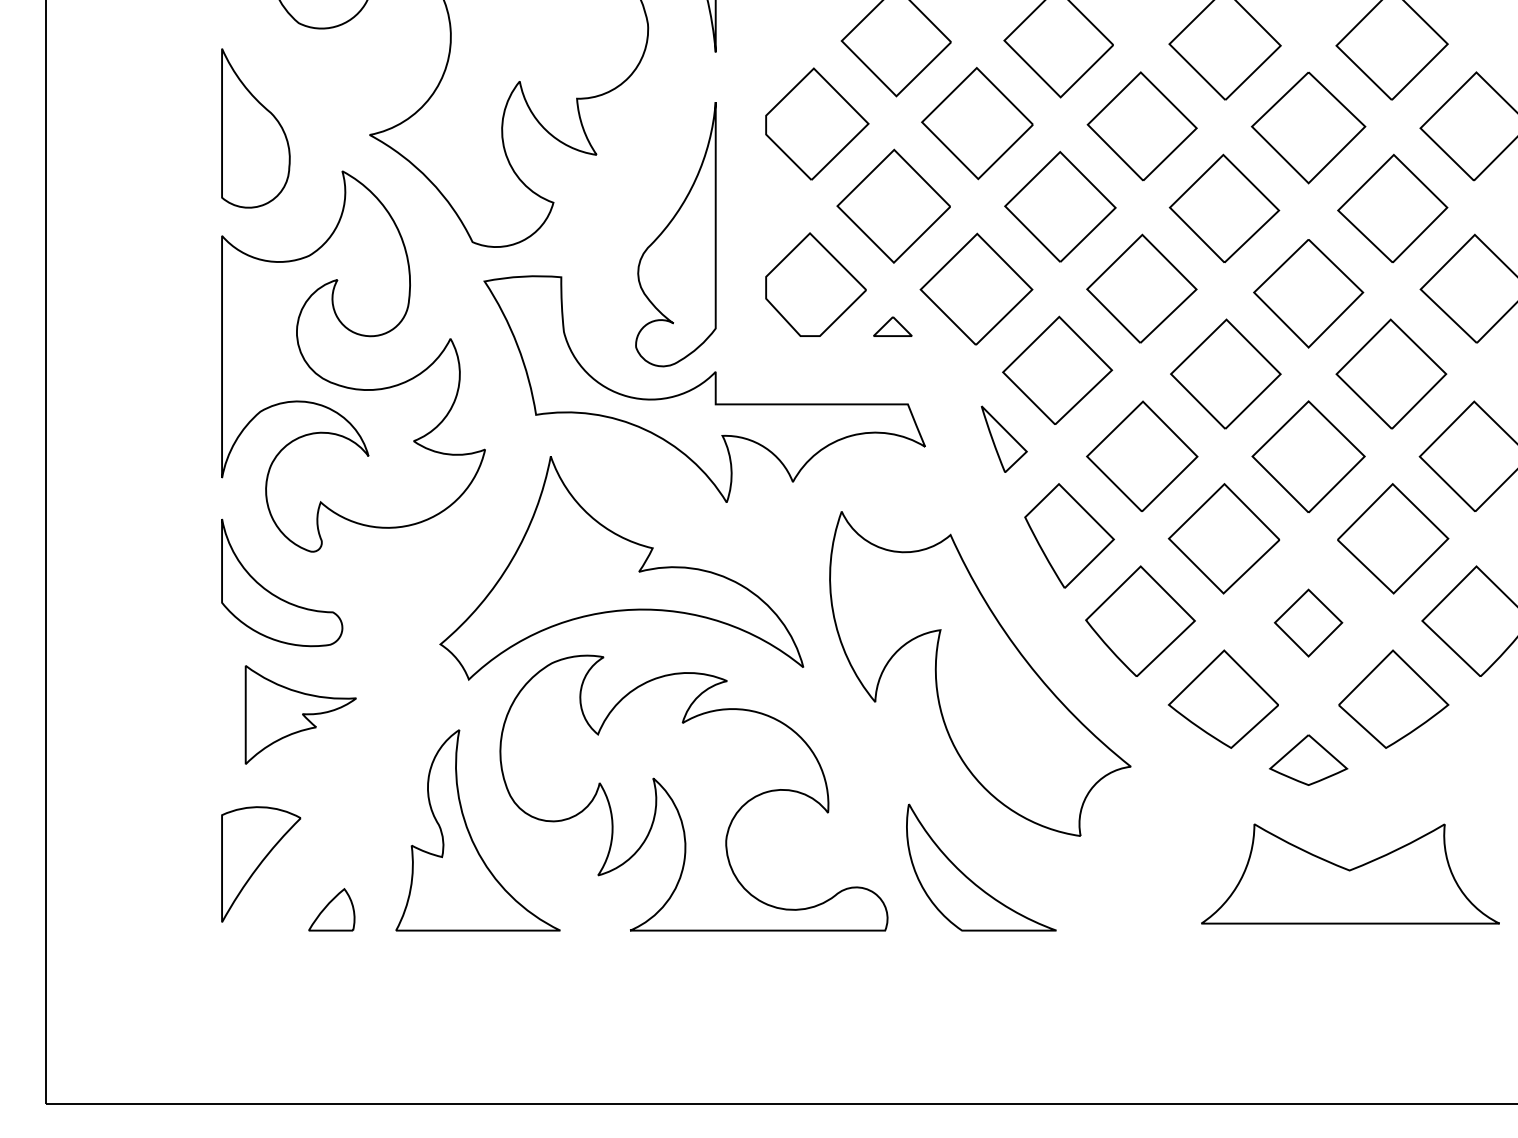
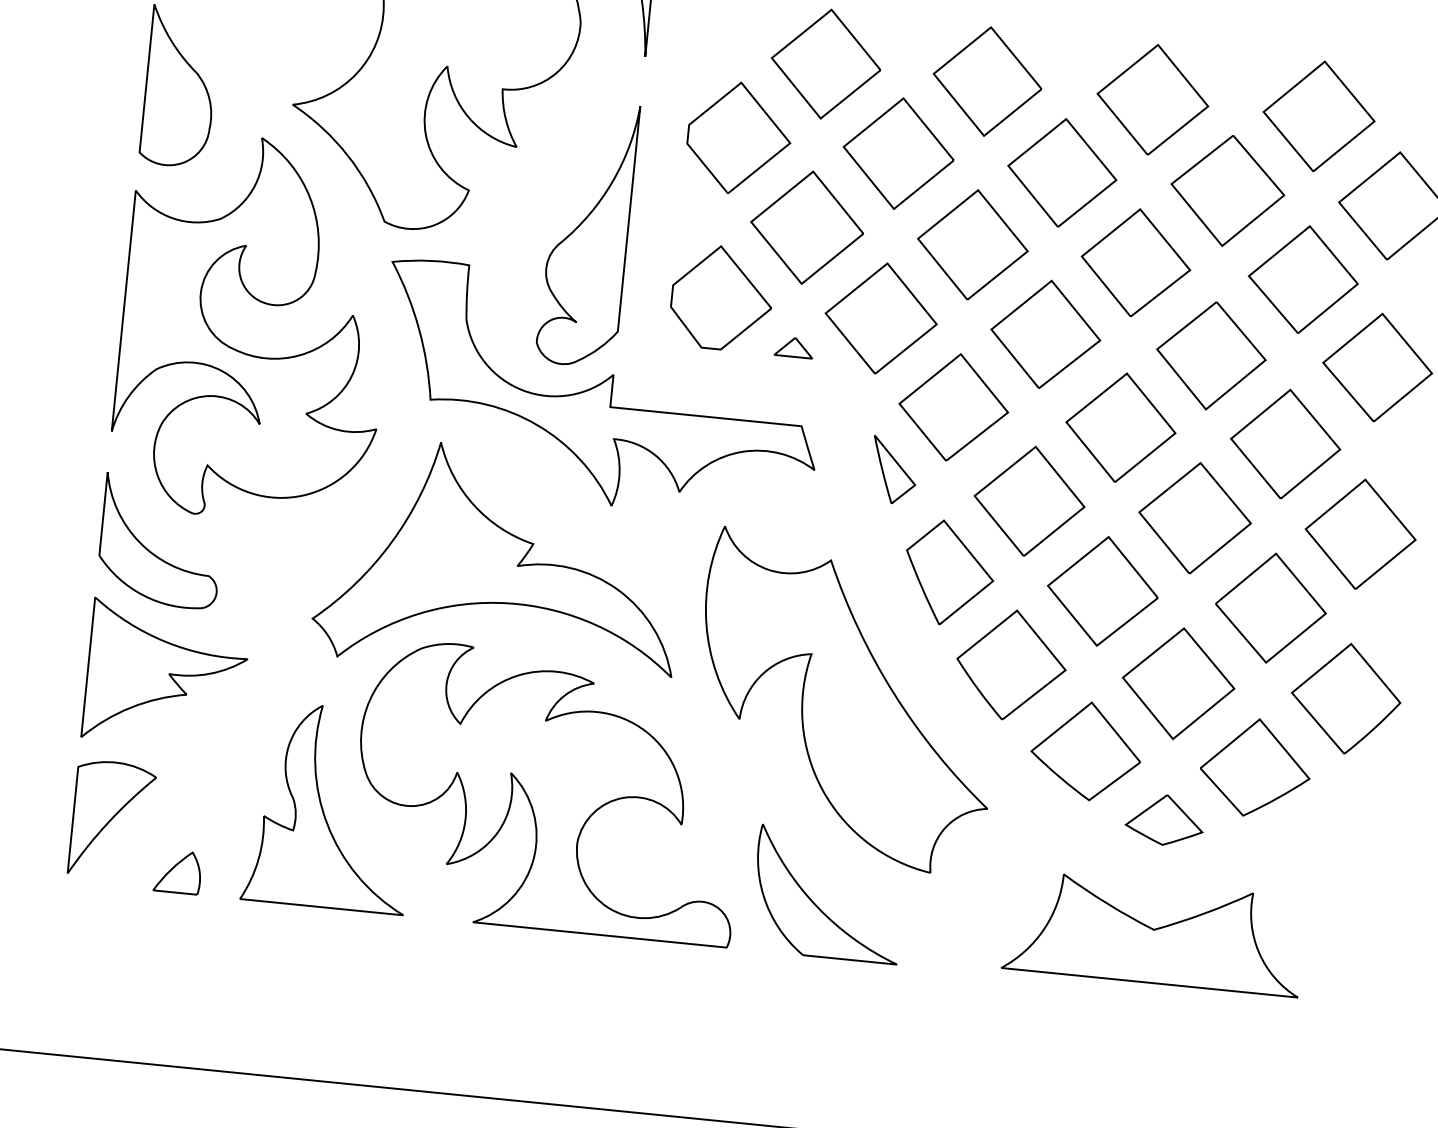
part: (1308, 622) -> (1178, 683), size x1.67
part: (300, 714) -> (166, 674), size x1.43
part: (1350, 873) -> (1154, 932), moved

